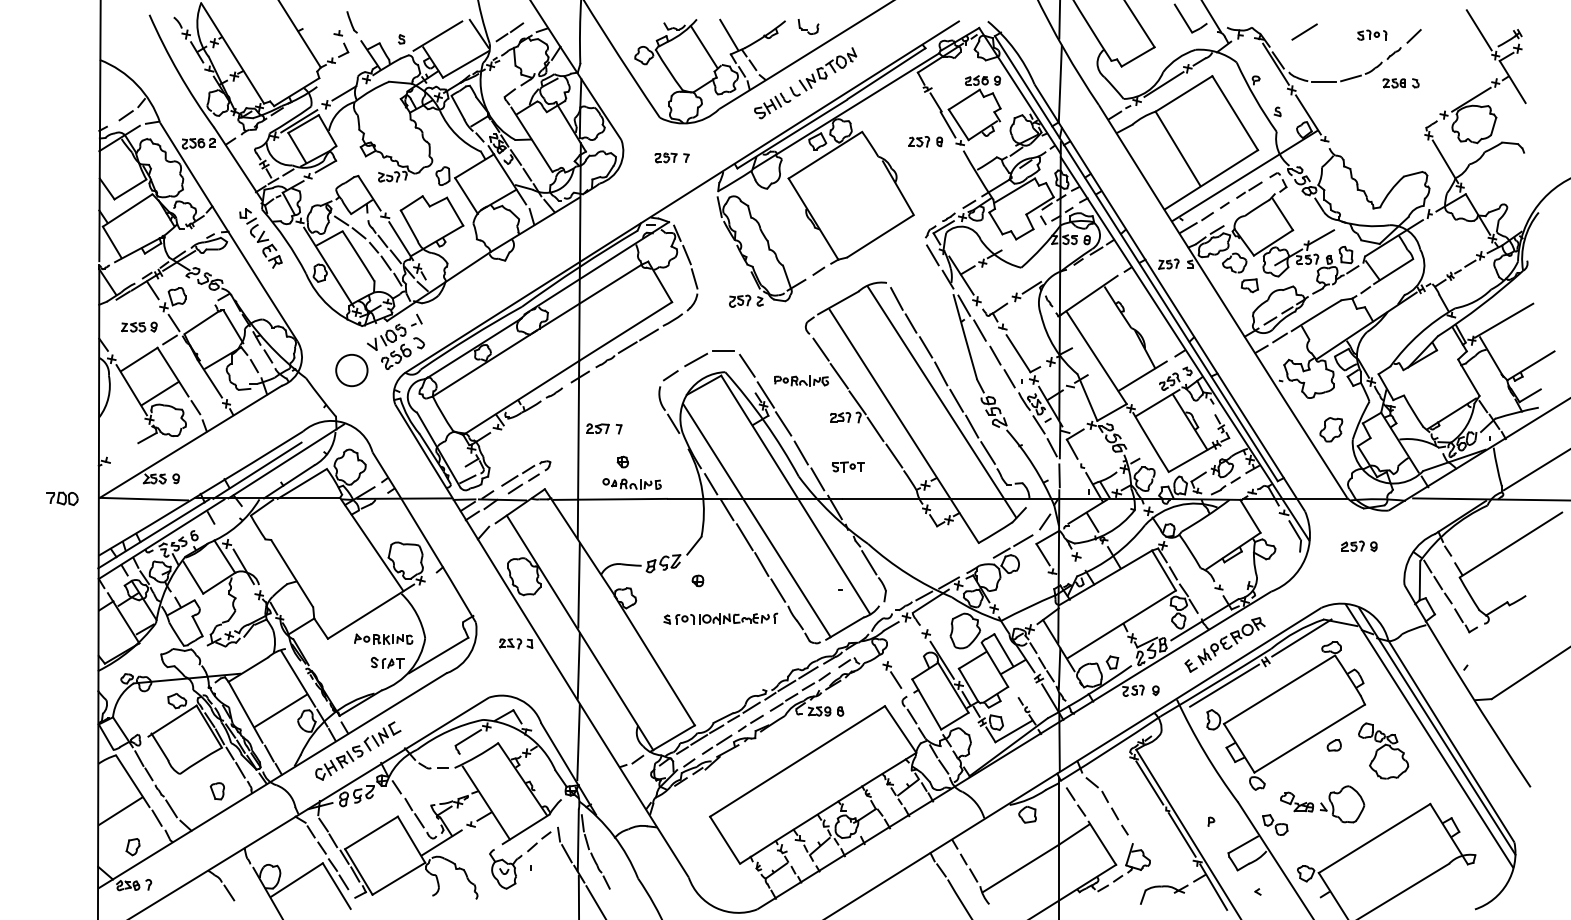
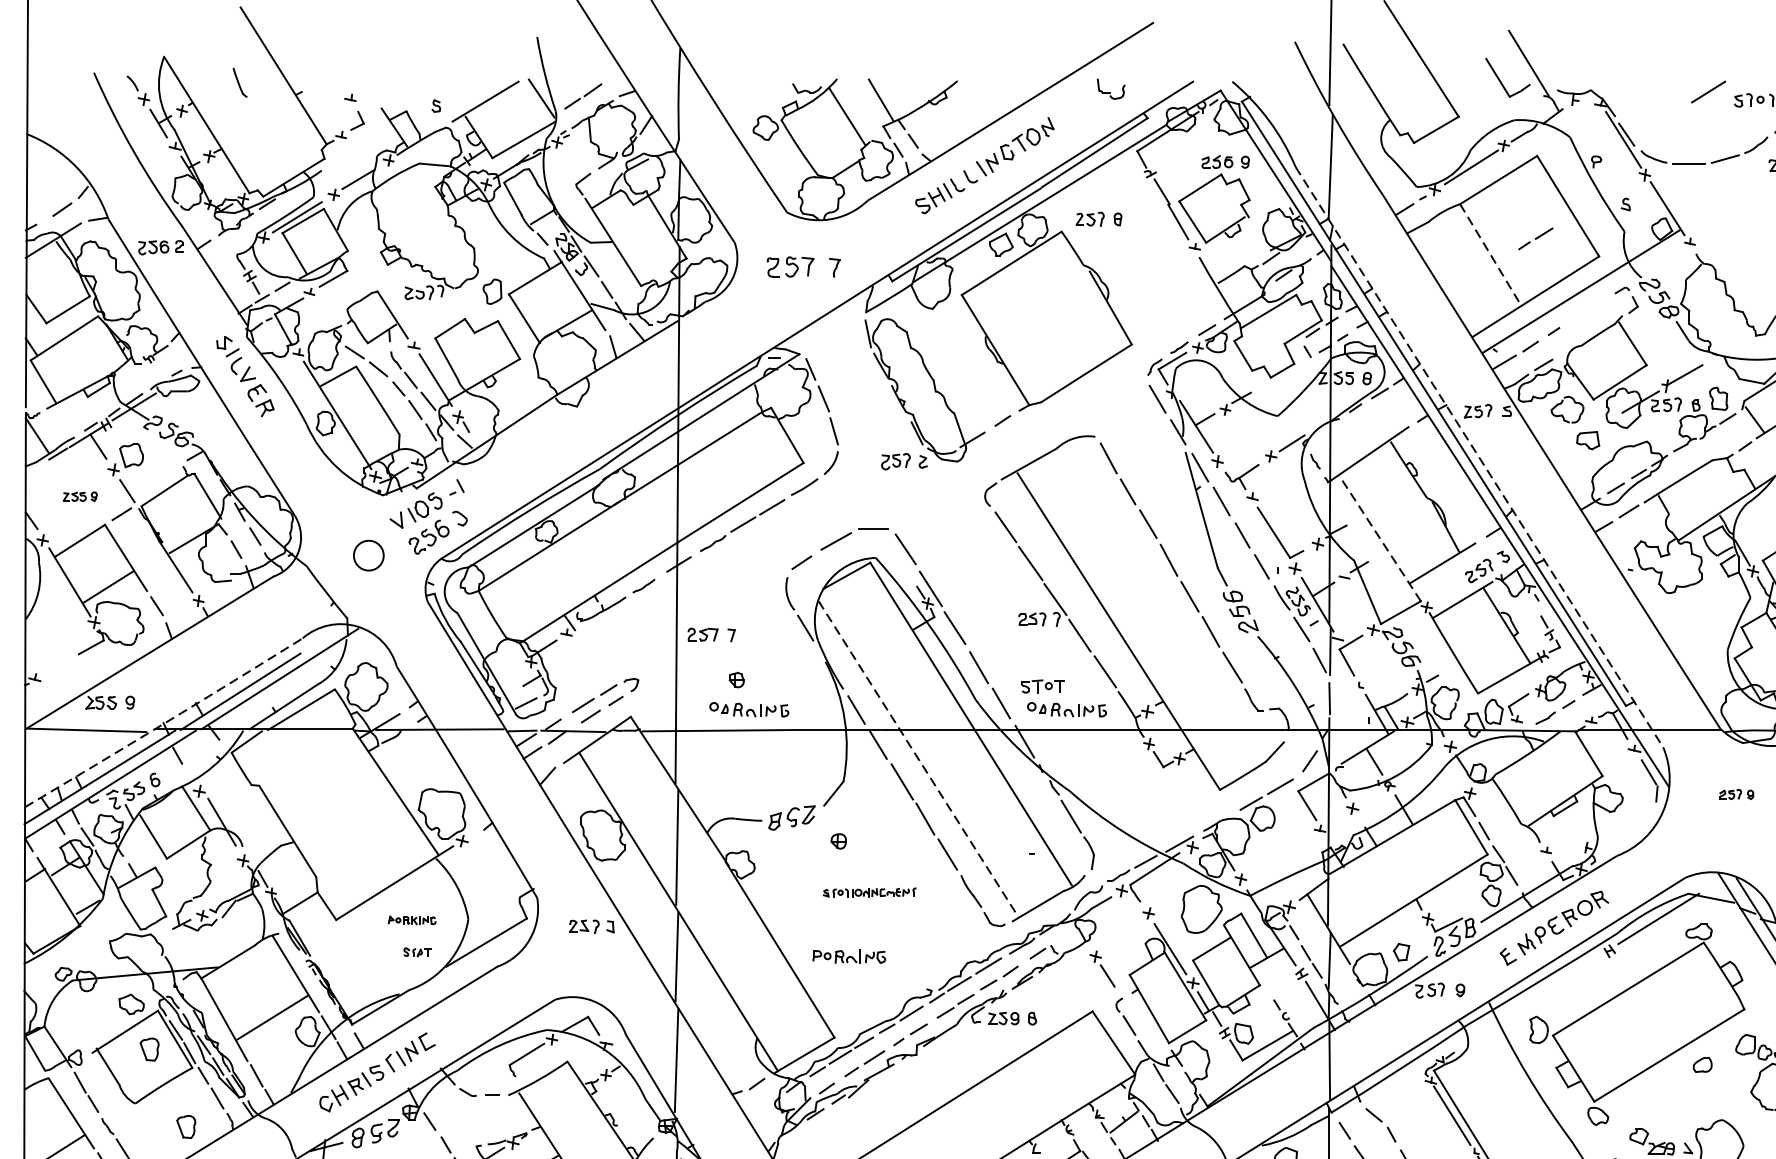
part: (351, 22) -> (239, 83), moved
part: (808, 26) -> (1110, 88), moved
line: (1304, 31) -> (1708, 91), moved
part: (925, 141) -> (1098, 218), moved
line: (1178, 149) -> (1491, 255), solid -> dashed
part: (671, 157) -> (802, 266), size x1.6
line: (1249, 189) -> (1535, 237), moved
arc: (1169, 298) -> (1478, 457), solid -> dashed
part: (139, 326) -> (80, 495), size x0.7
line: (1096, 357) -> (1379, 538), solid -> dashed
circle: (351, 370) -> (368, 555), size x0.7
part: (801, 380) -> (848, 956), moved
line: (941, 401) -> (1169, 597), removed
part: (1331, 429) -> (1698, 635), removed
part: (865, 483) -> (1066, 709), added
arc: (201, 494) -> (164, 724), solid -> dashed
line: (756, 520) -> (918, 759), solid -> dashed
part: (1359, 546) -> (1736, 794), size x0.7
part: (720, 618) -> (869, 892), size x0.6
part: (383, 638) -> (411, 919), size x0.6
part: (387, 662) -> (417, 952), size x0.6
line: (1224, 685) -> (1553, 983), removed
part: (189, 734) -> (148, 1049), added

